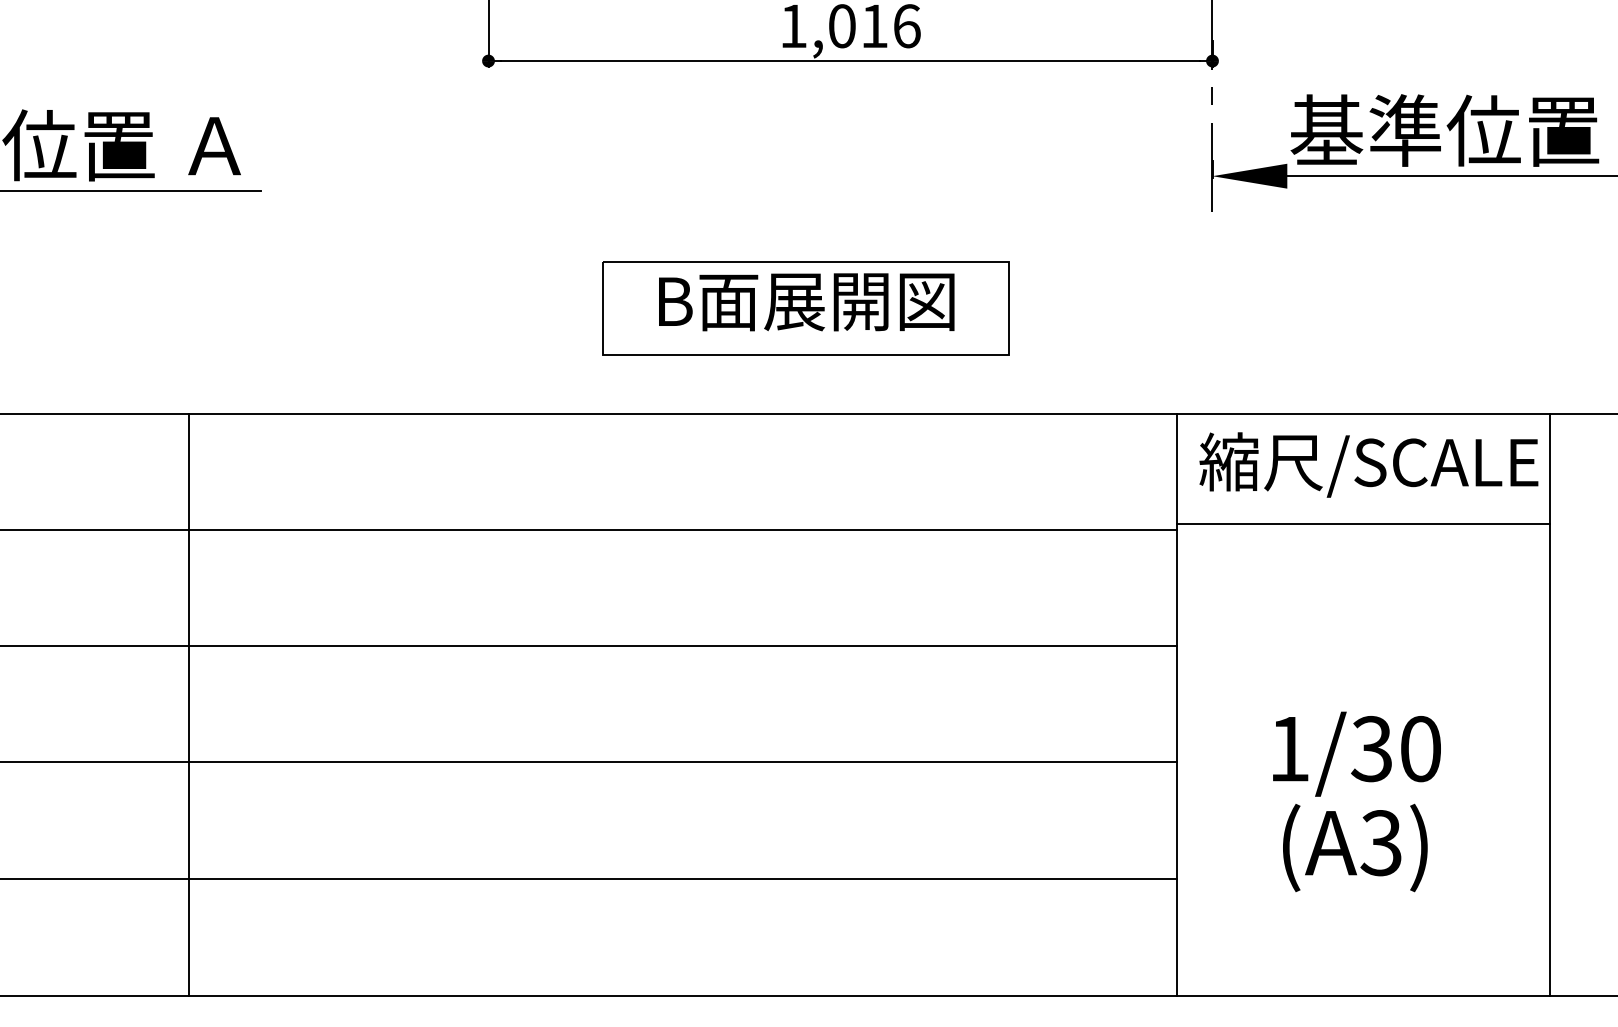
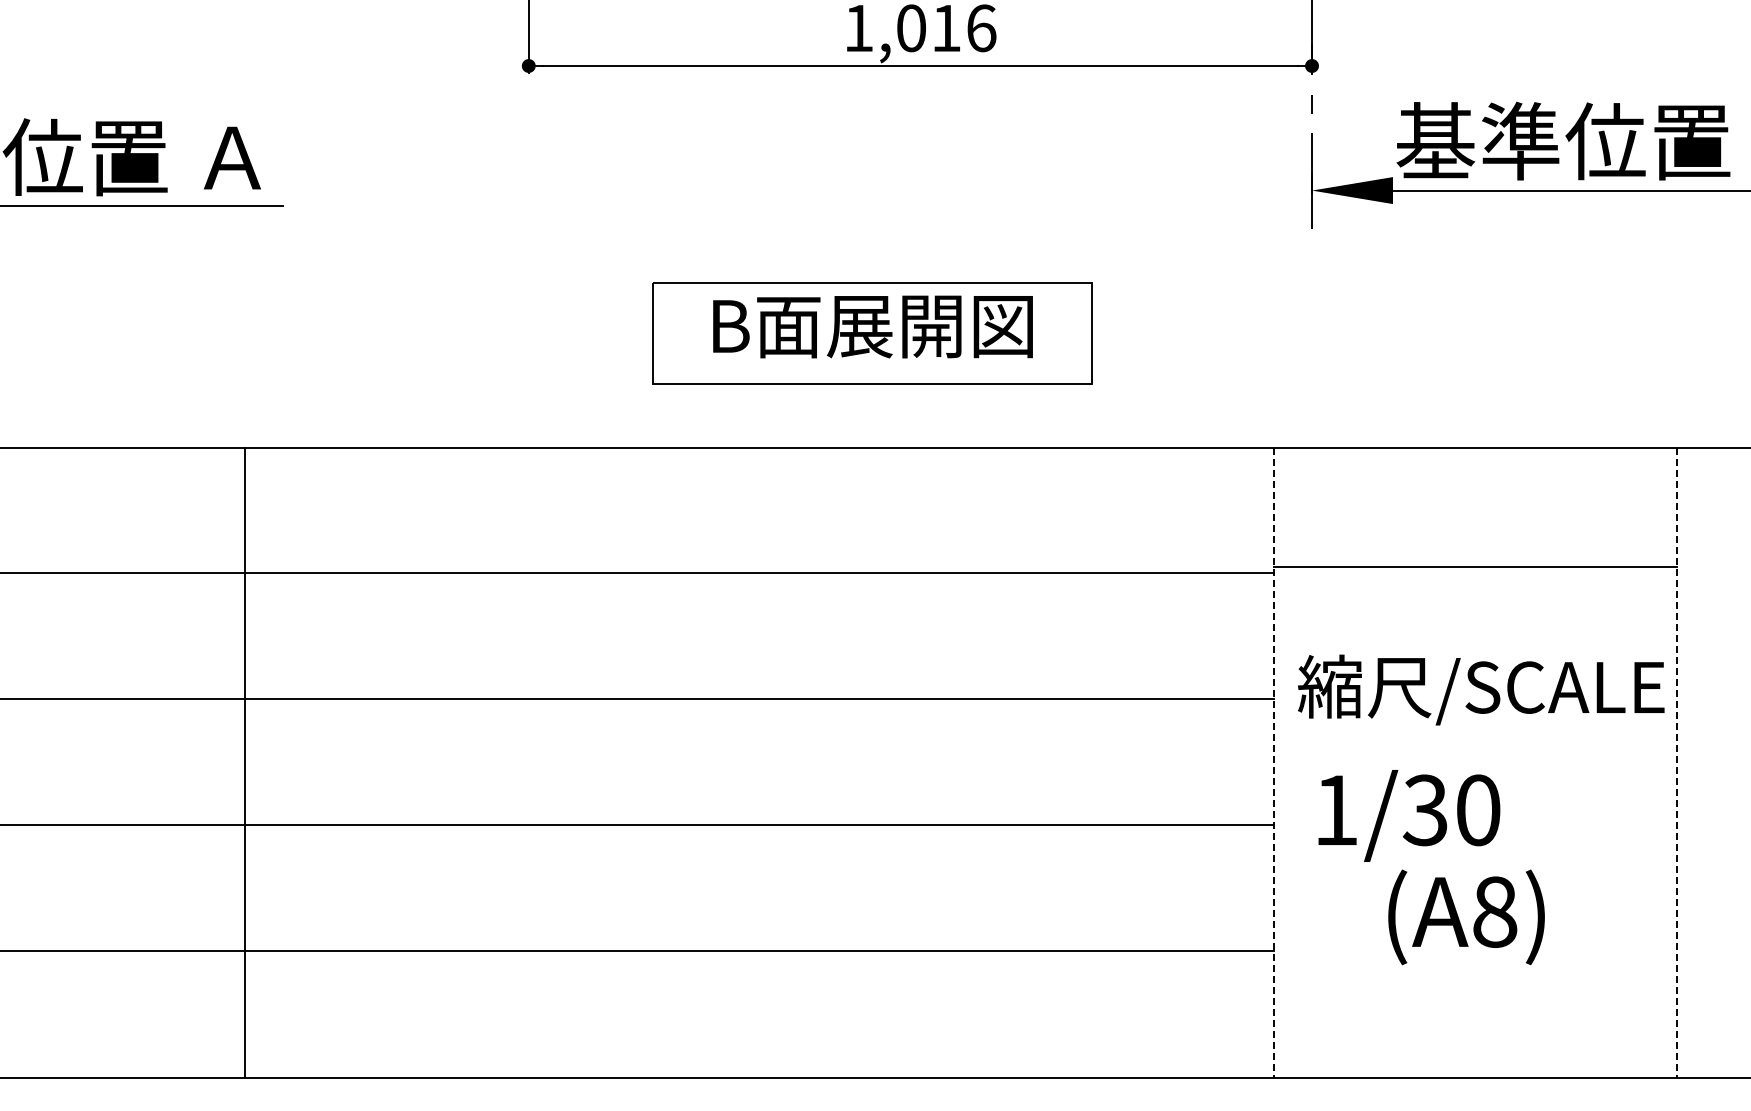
text: (1369, 464) -> (1481, 689), moved
line: (188, 704) -> (244, 762), moved
line: (1176, 704) -> (1273, 762), solid -> dashed
line: (1550, 704) -> (1677, 762), solid -> dashed
text: (1357, 753) -> (1409, 815), moved
text: (1381, 842) -> (1494, 911), (A3) -> (A8)

